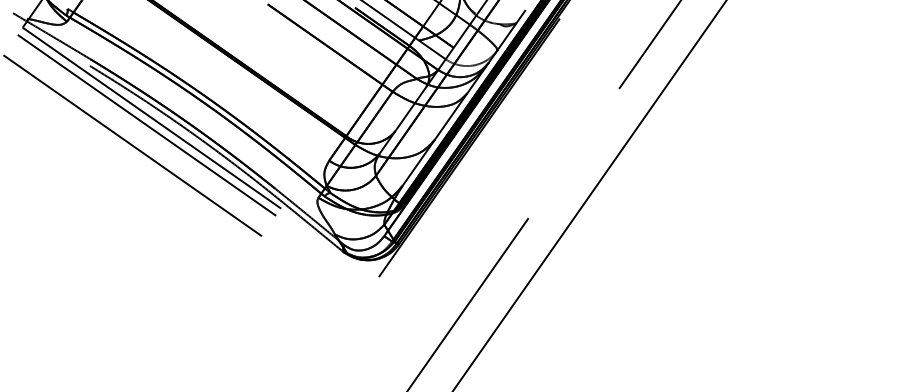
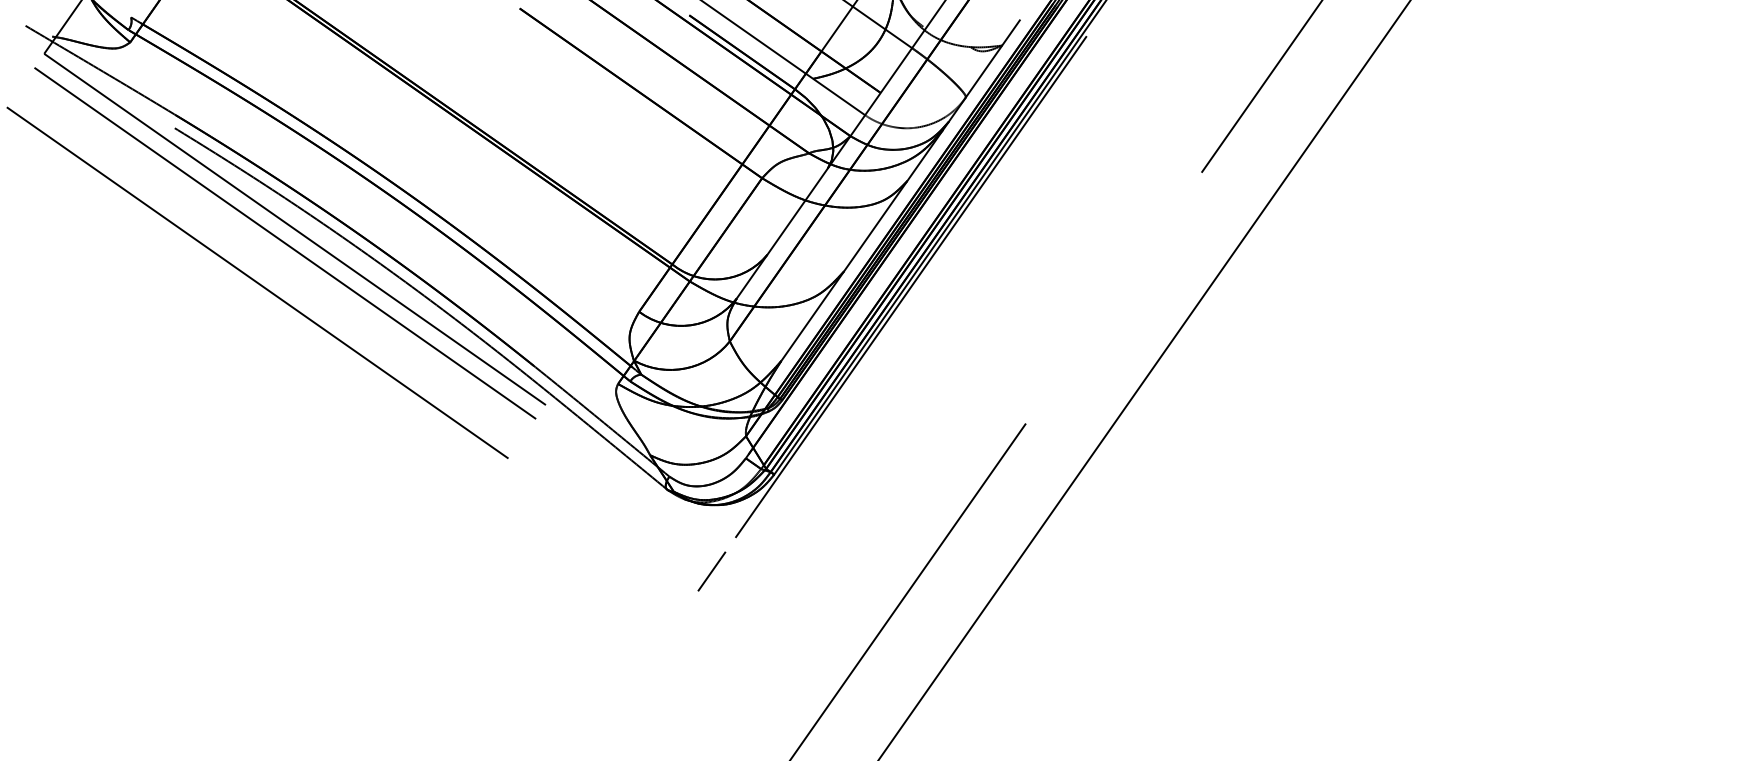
line: (366, 294) -> (711, 571), added

